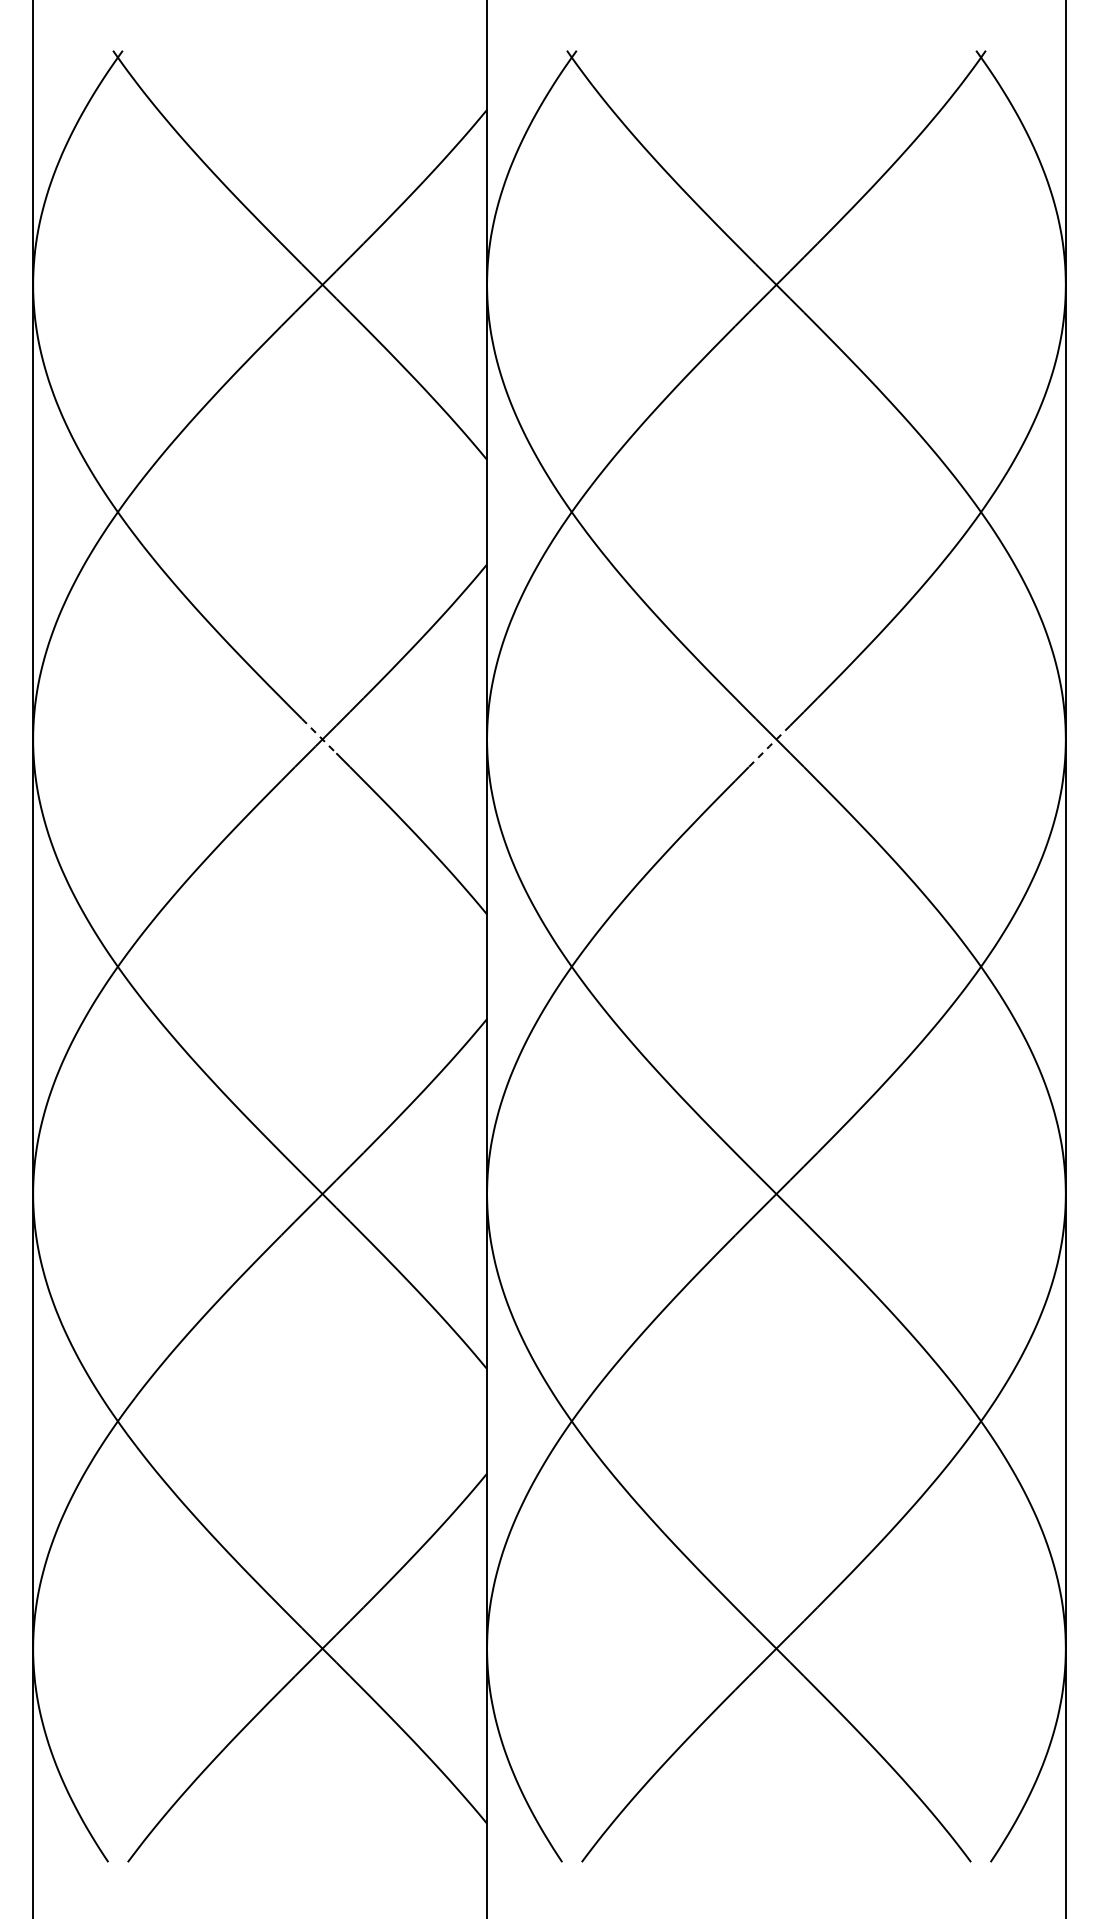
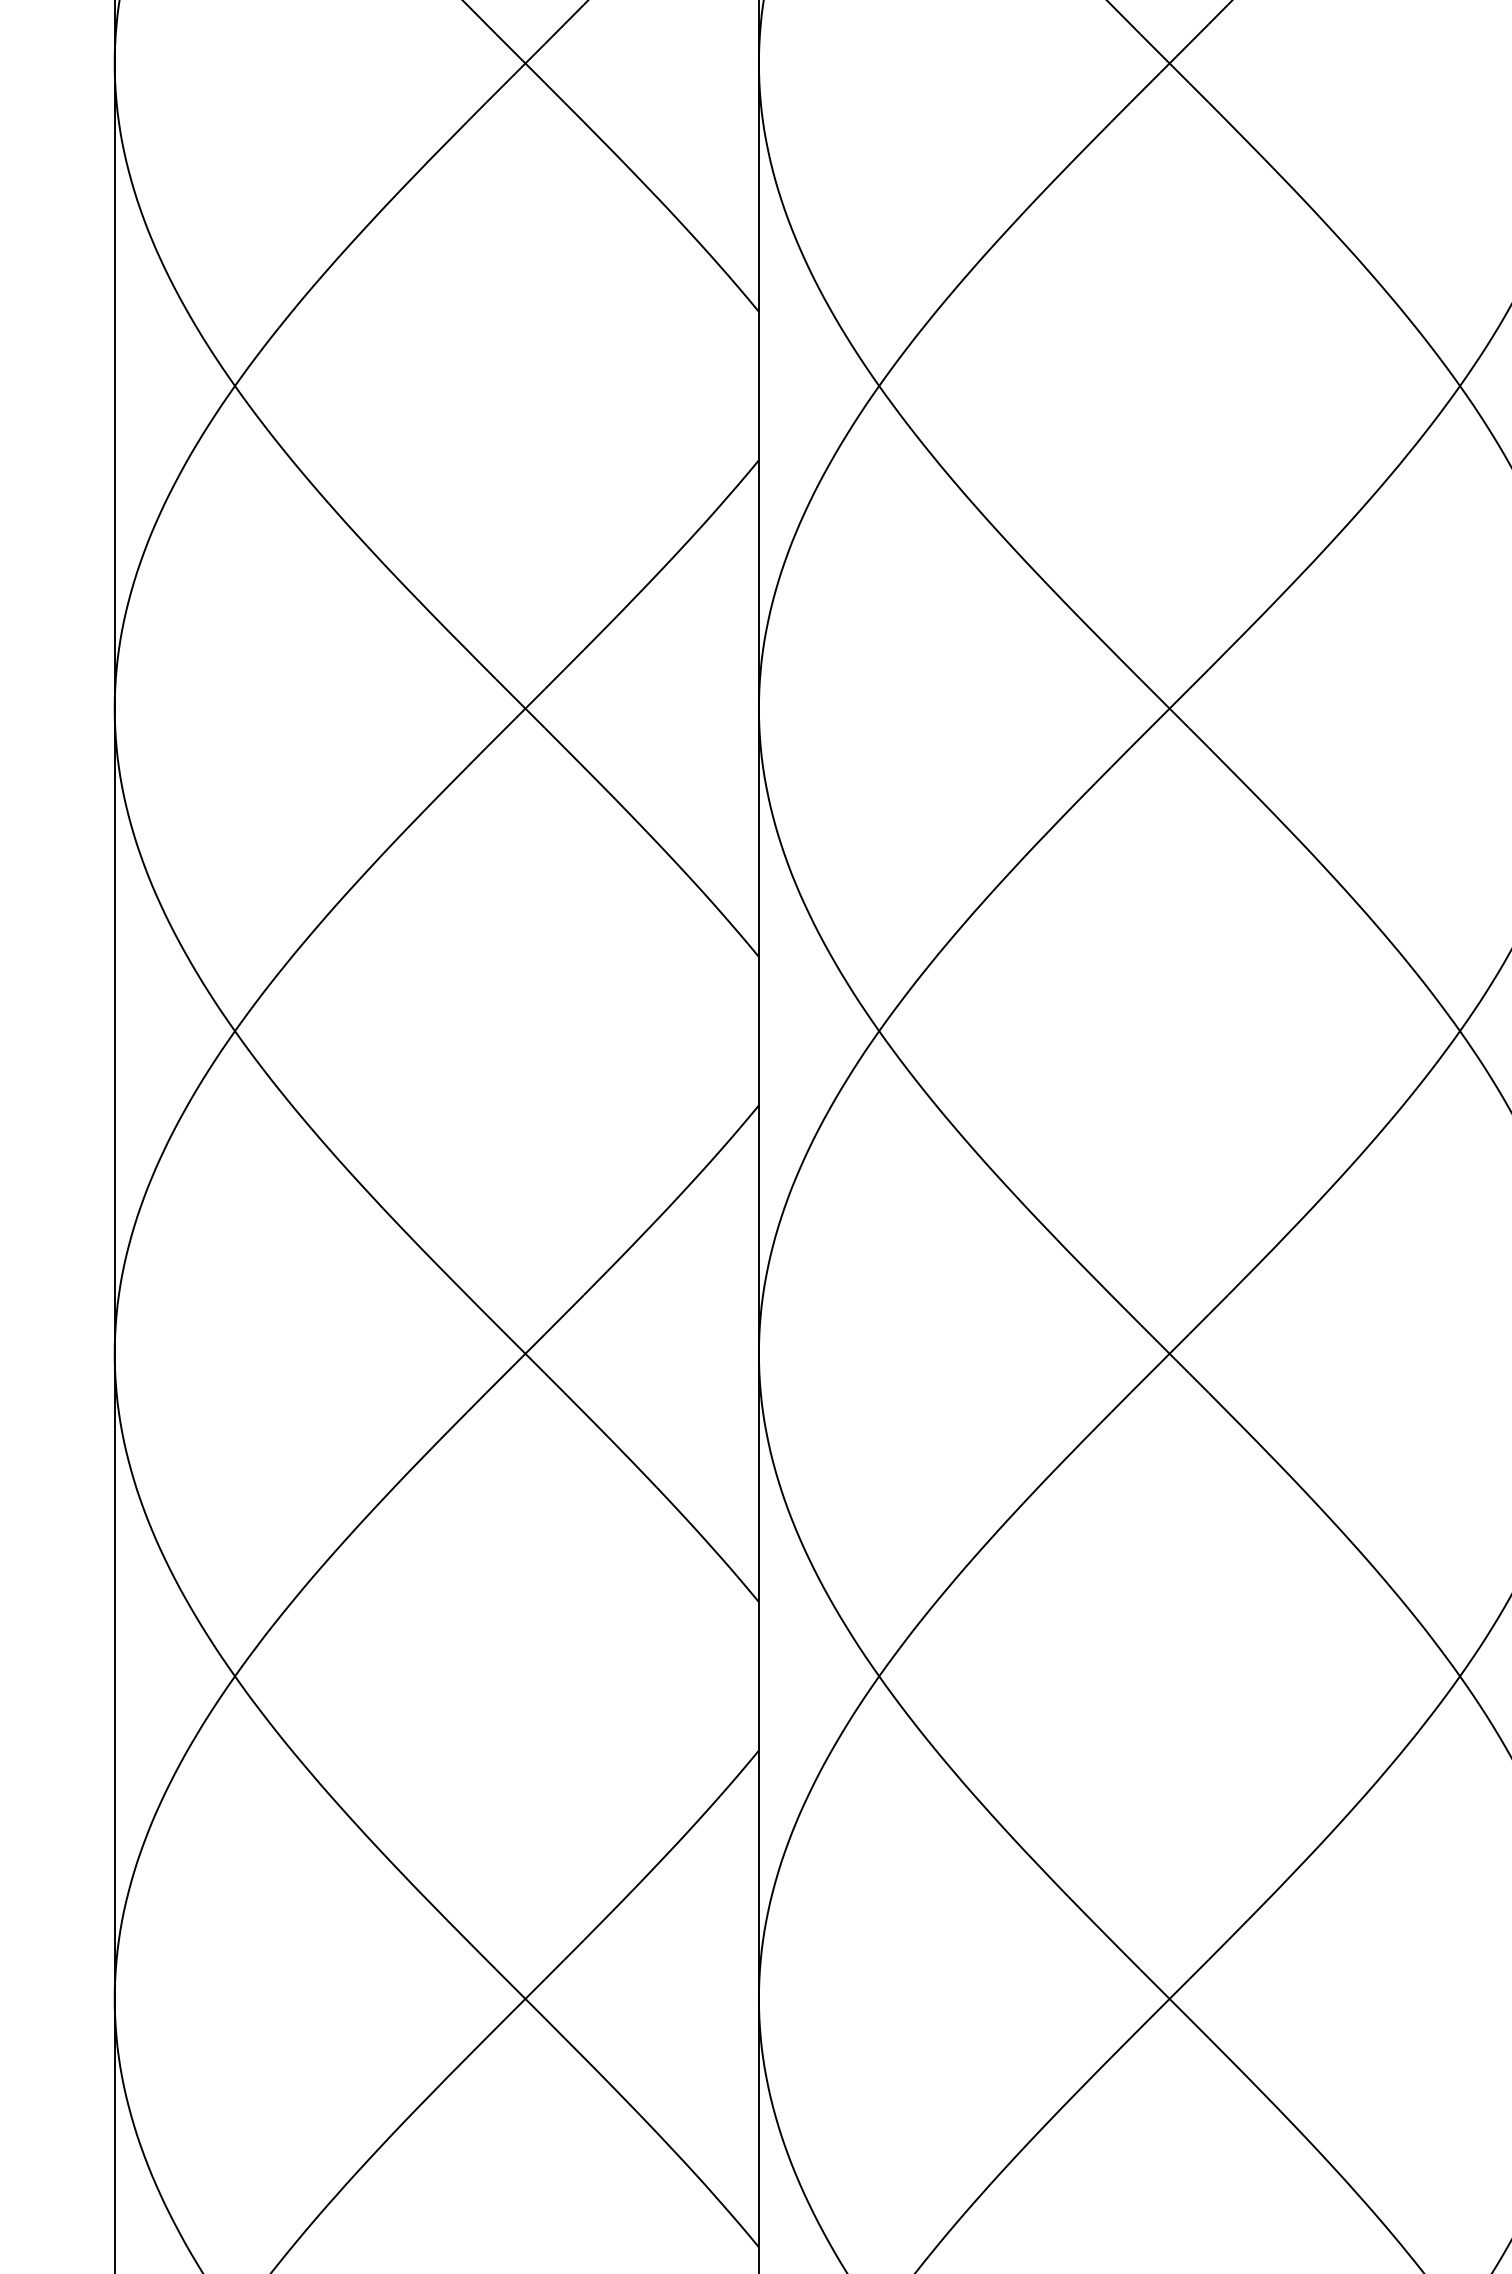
line: (319, 736) -> (521, 704), dashed -> solid
line: (769, 746) -> (1159, 718), dashed -> solid

